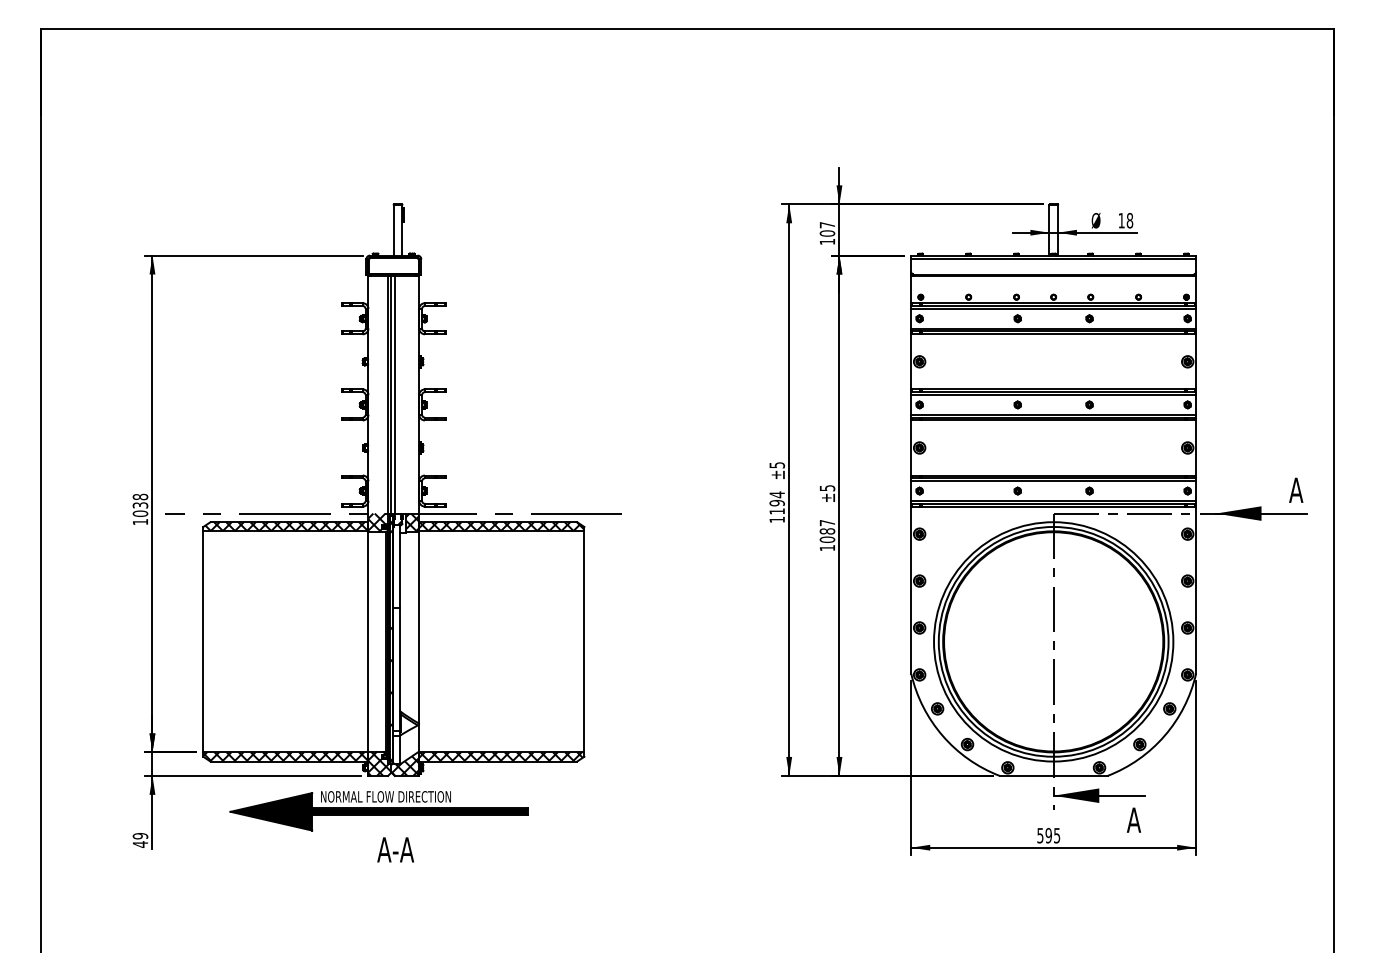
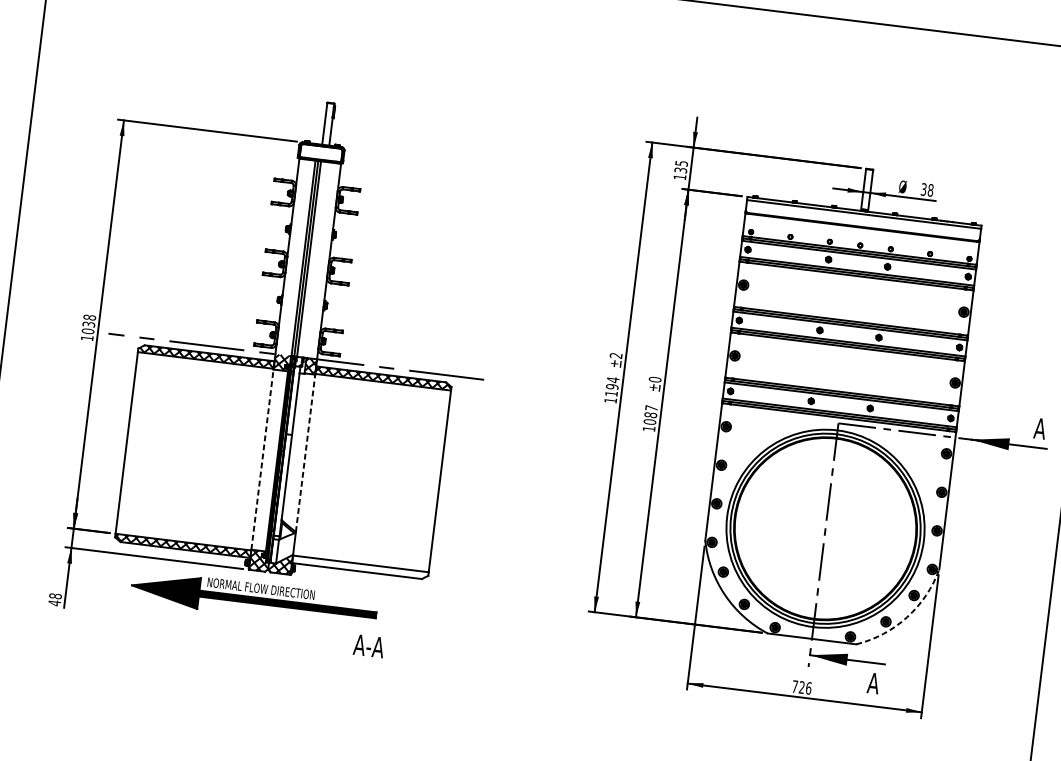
text: (1121, 220) -> (923, 189), 18 -> 38
text: (827, 229) -> (681, 167), 107 -> 135
text: (776, 465) -> (615, 355), ±5 -> ±2
text: (827, 488) -> (655, 379), ±5 -> ±0
line: (419, 627) -> (305, 452), solid -> dashed
line: (368, 641) -> (262, 459), solid -> dashed
arc: (1164, 735) -> (907, 616), solid -> dashed
hatch: (500, 756) -> (359, 567), removed
text: (1048, 835) -> (801, 687), 595 -> 726
text: (140, 836) -> (55, 596), 49 -> 48
text: (395, 849) -> (368, 645), moved

